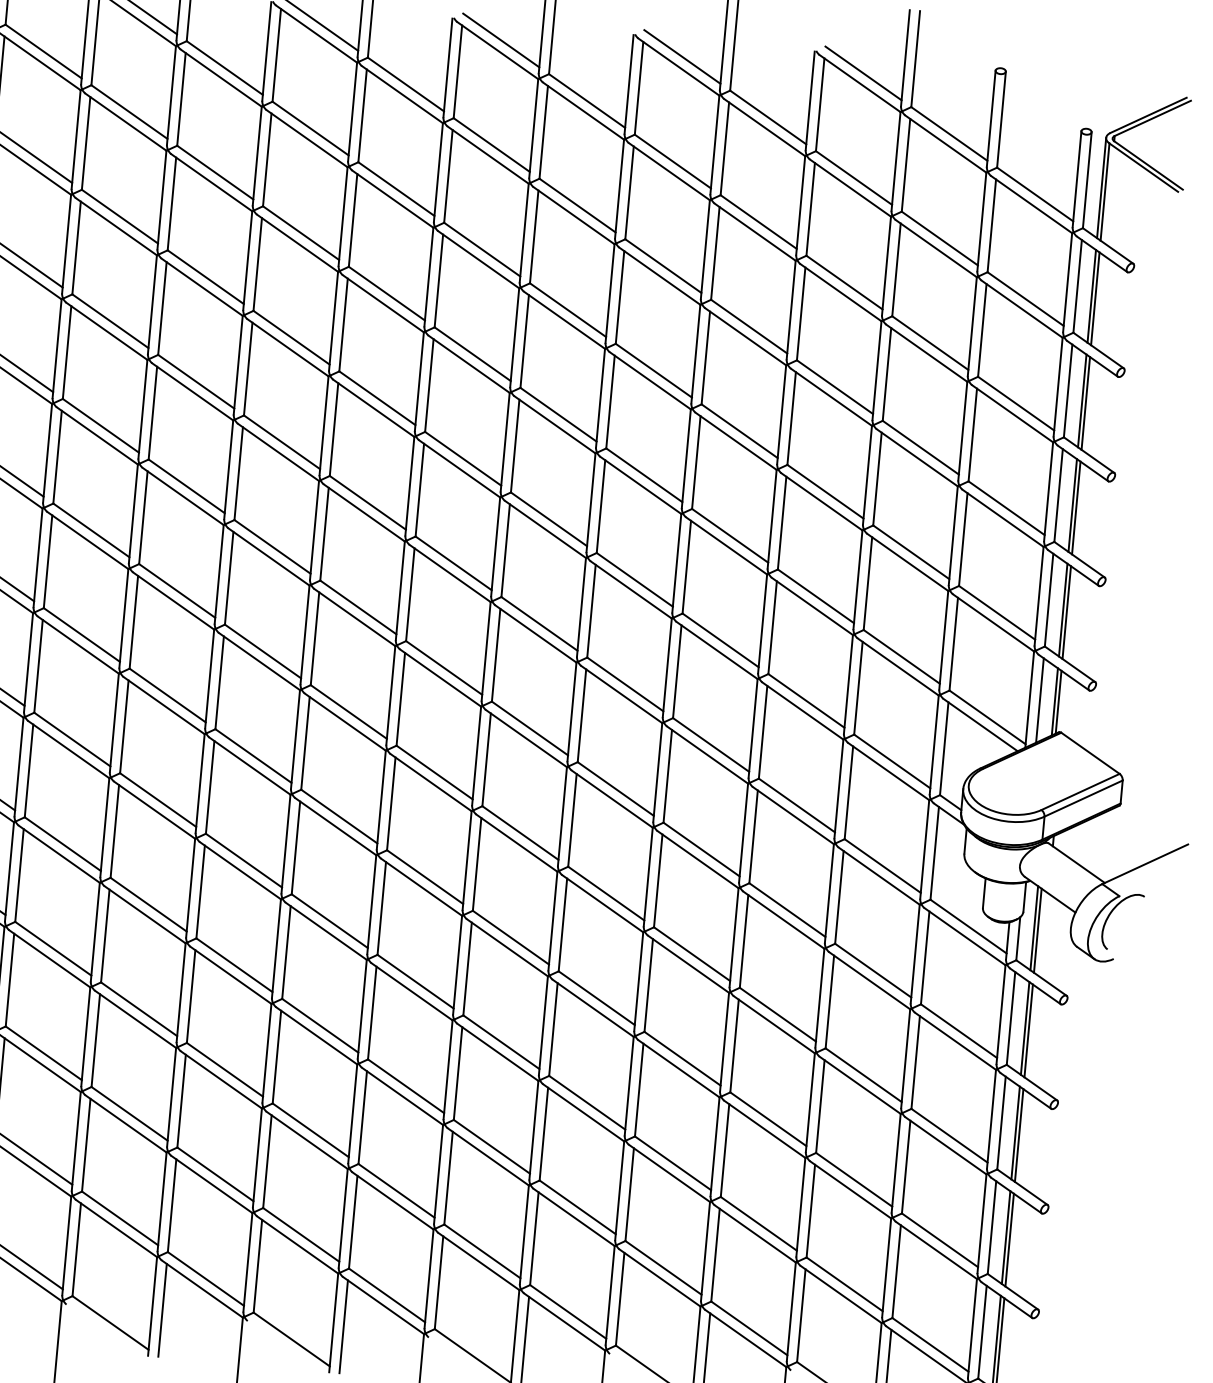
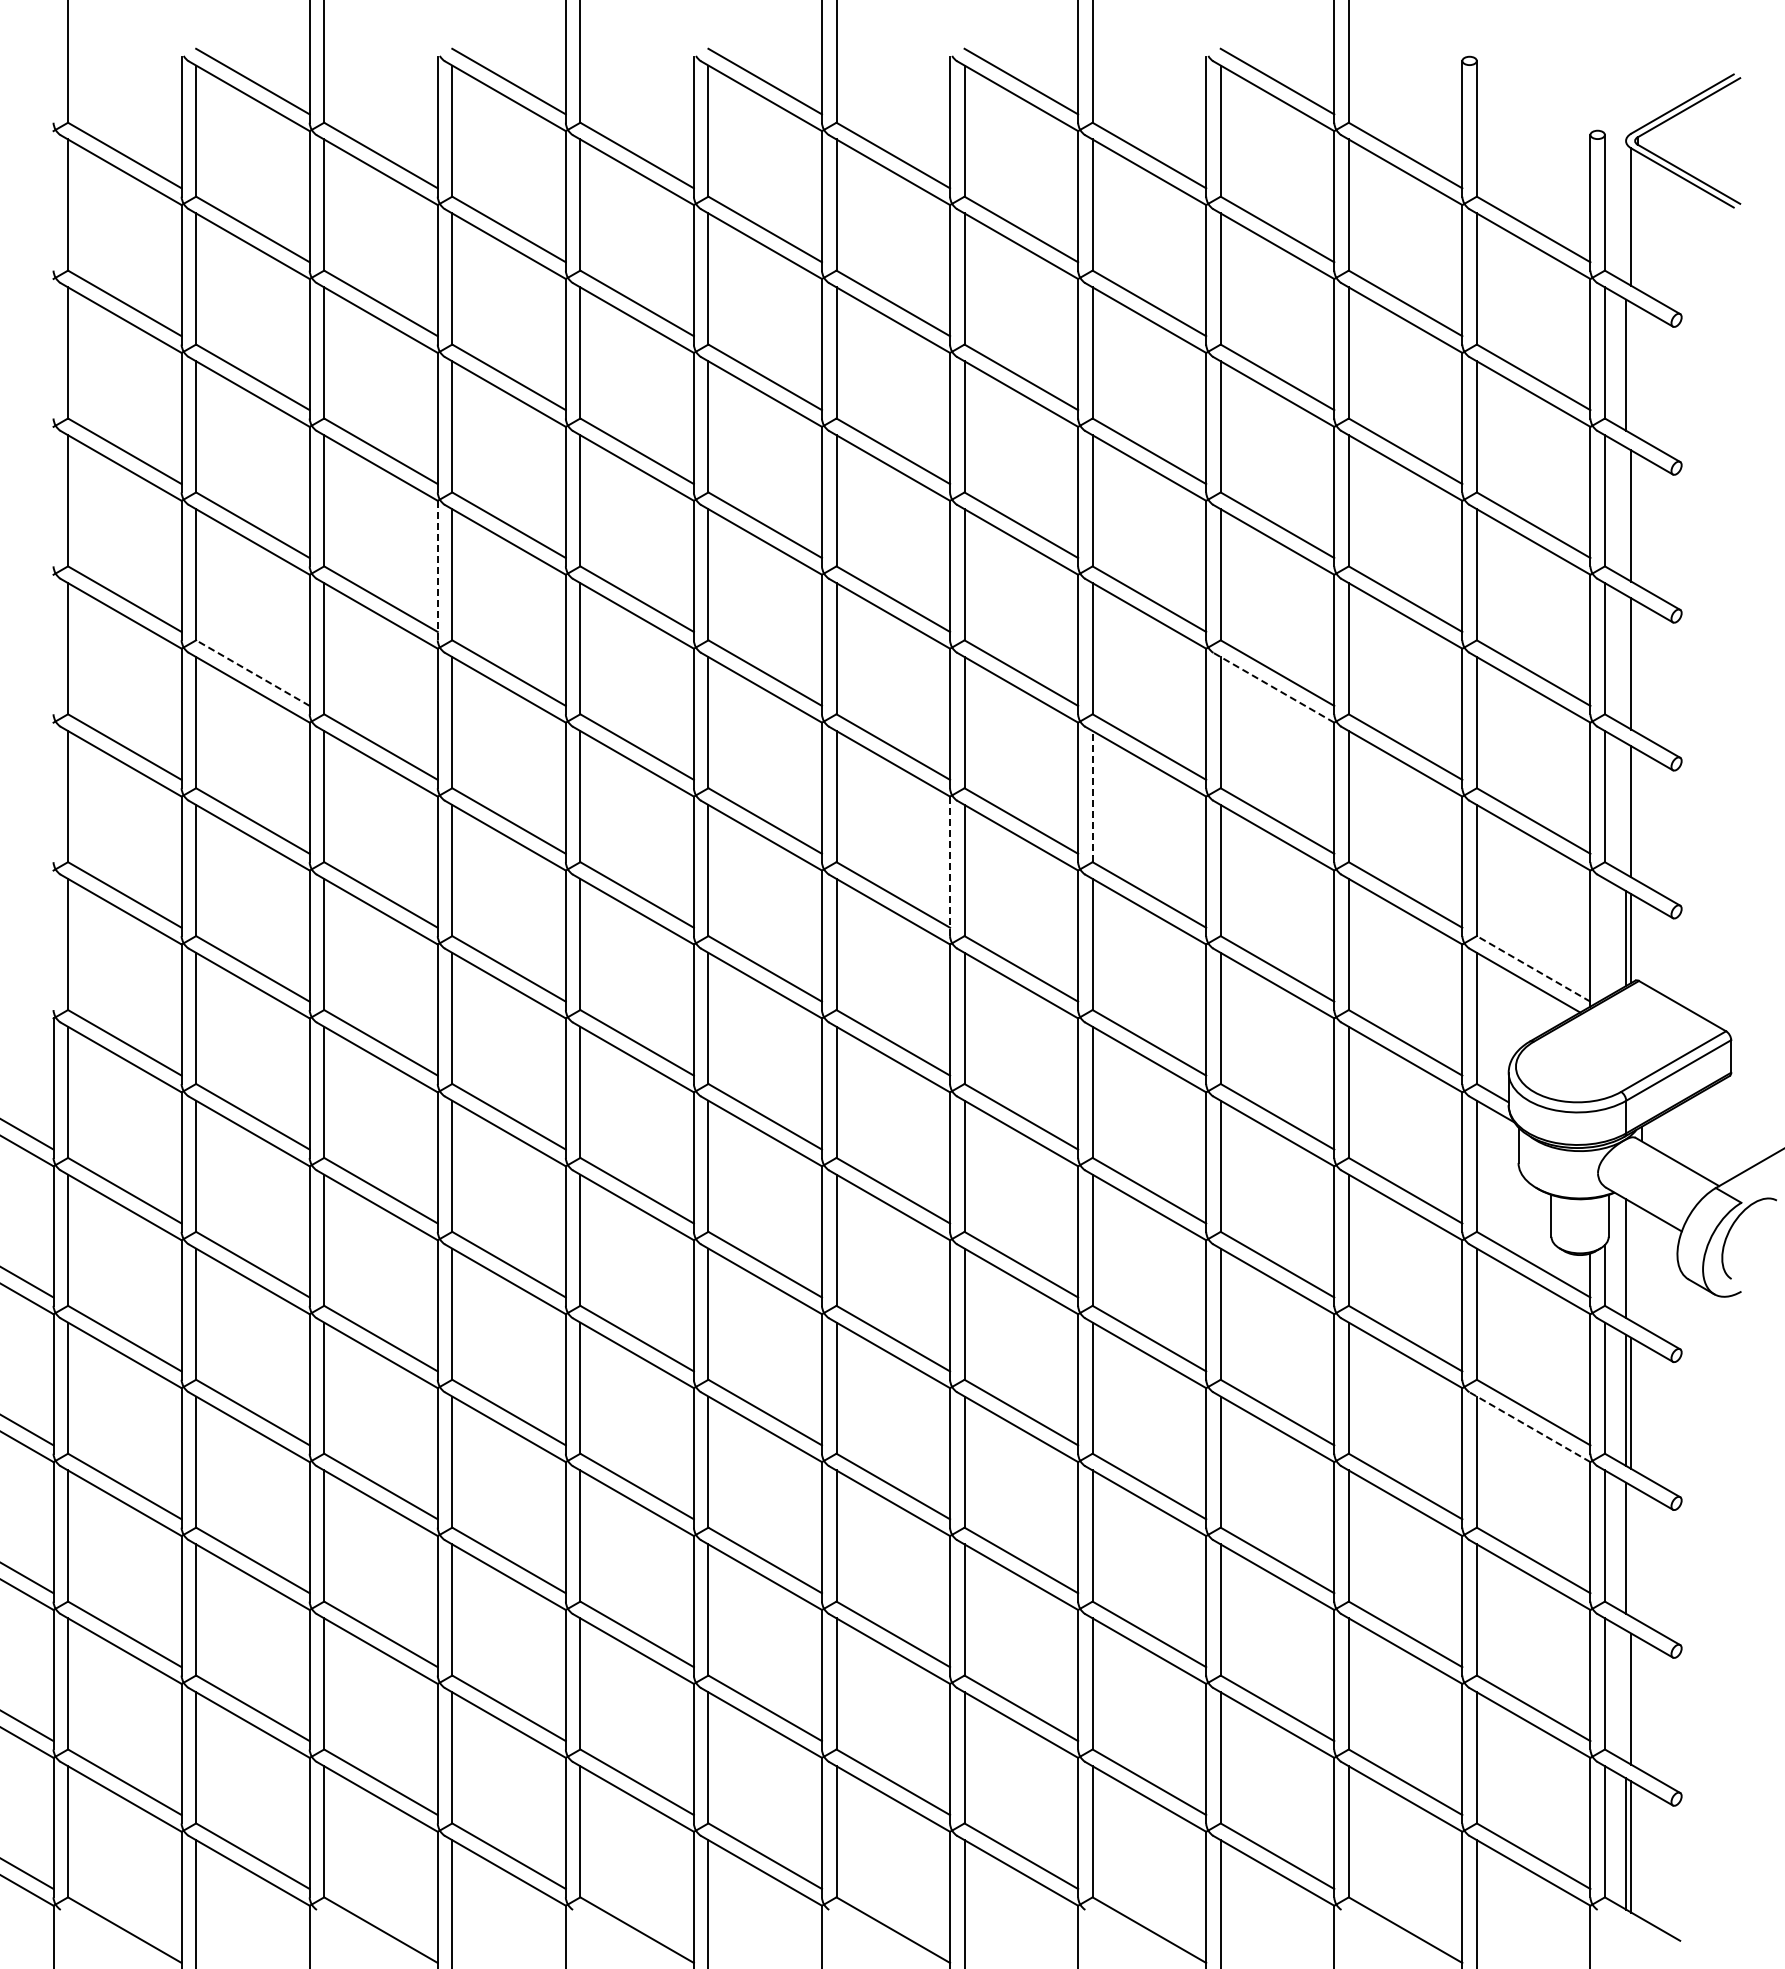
line: (1101, 187) -> (1626, 211), removed
line: (1095, 298) -> (1631, 367), removed
line: (238, 365) -> (437, 570), solid -> dashed
line: (1082, 400) -> (1626, 512), removed
line: (100, 426) -> (252, 673), solid -> dashed
line: (821, 501) -> (1273, 687), solid -> dashed
line: (1073, 505) -> (1626, 660), removed
line: (686, 567) -> (1092, 796), solid -> dashed
line: (581, 607) -> (950, 866), solid -> dashed
line: (1063, 609) -> (1626, 808), removed
line: (1039, 700) -> (1604, 938), removed
line: (987, 717) -> (1533, 968), solid -> dashed
line: (1037, 930) -> (1631, 1261), removed
line: (955, 1041) -> (1530, 1427), solid -> dashed
line: (1019, 1134) -> (1631, 1550), removed
line: (1006, 1237) -> (1626, 1695), removed

